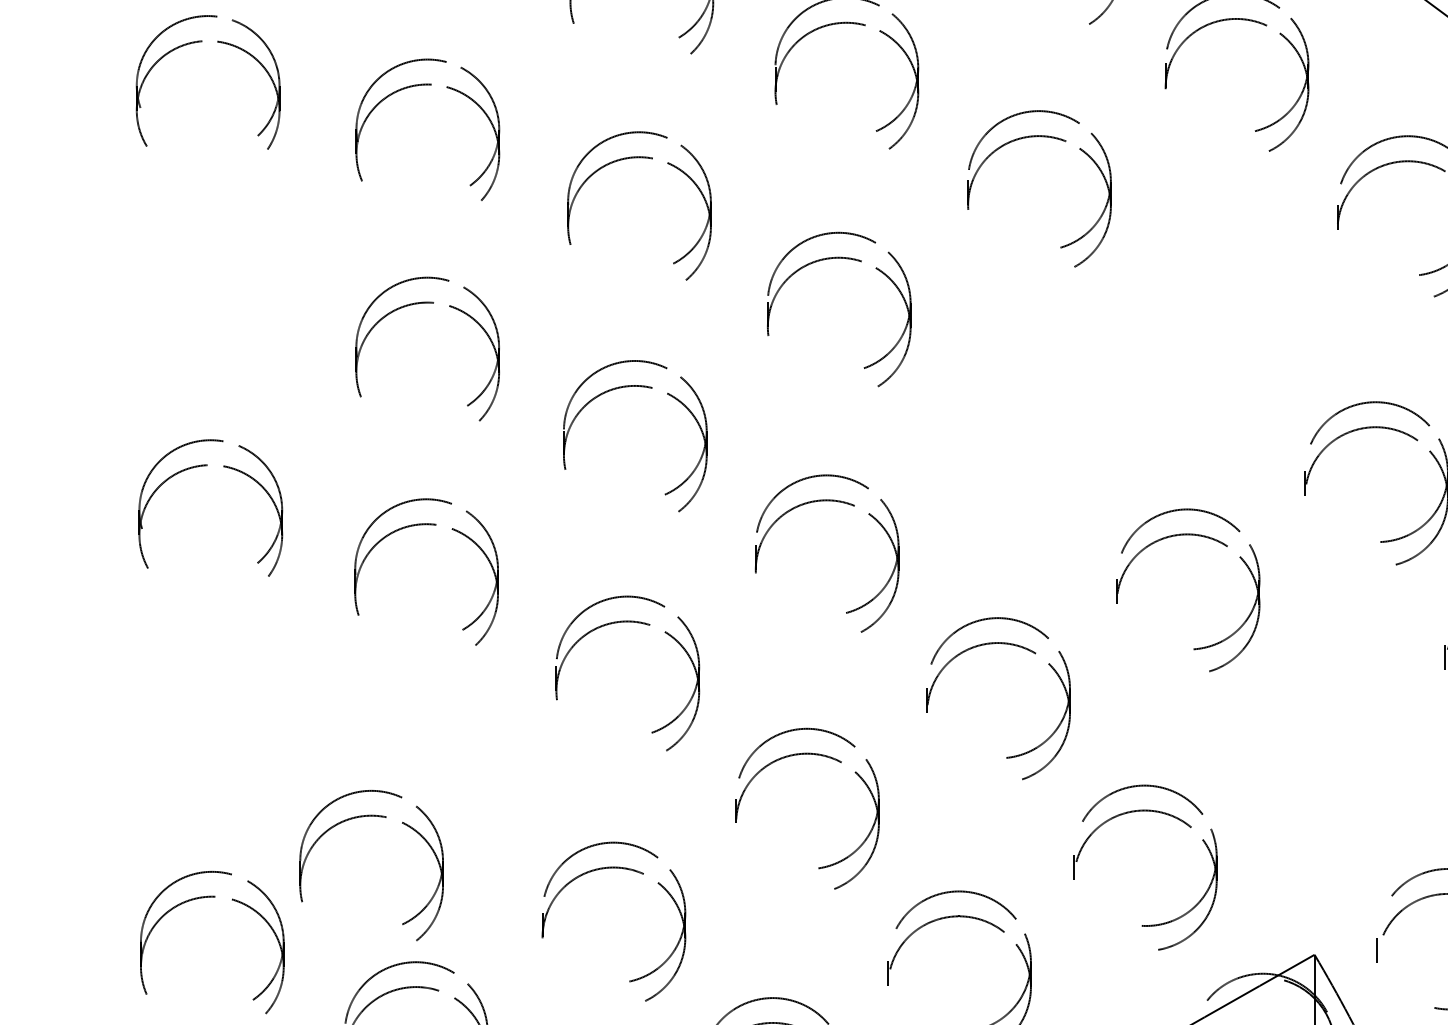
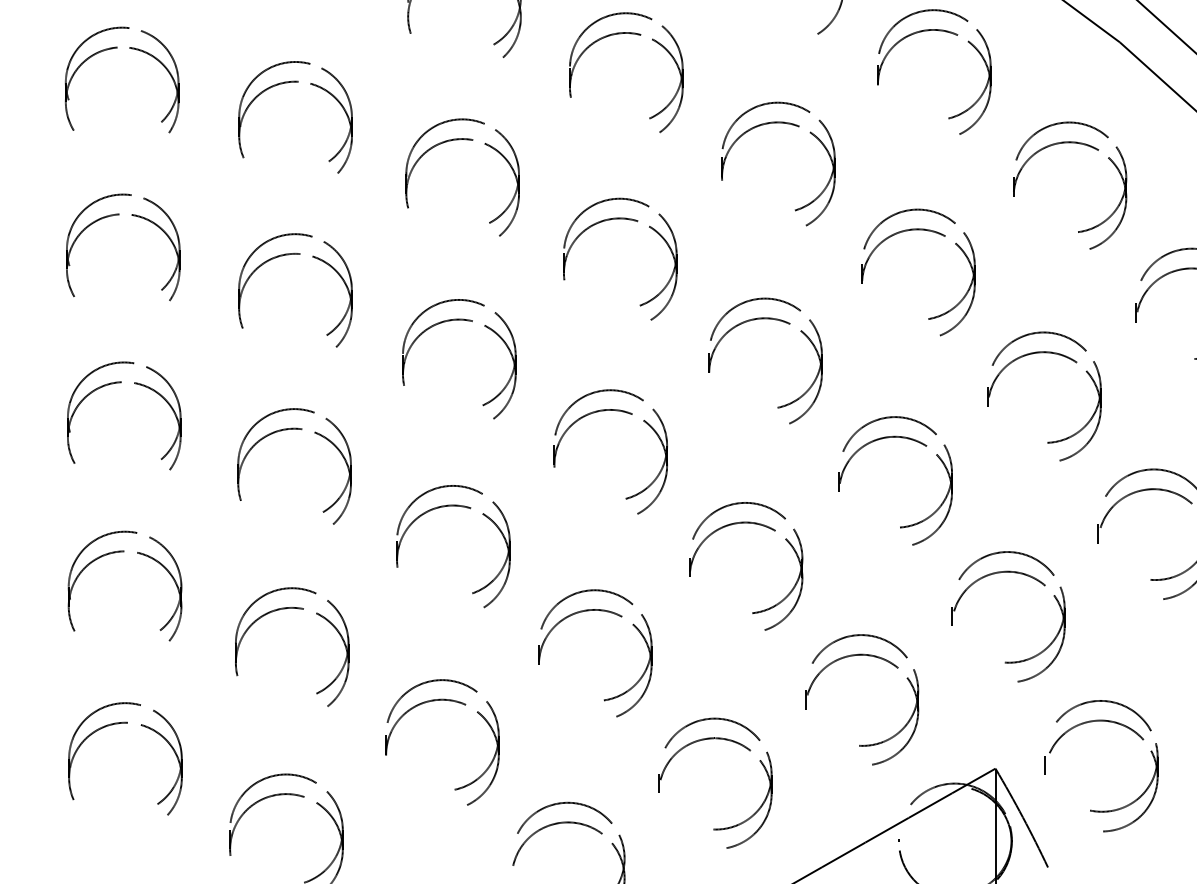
part: (204, 254) -> (119, 215), added
part: (1228, 274) -> (927, 231), added
part: (1023, 385) -> (765, 319), added
part: (211, 680) -> (124, 552), added
part: (1338, 707) -> (1014, 573), added
part: (379, 817) -> (298, 609), moved

